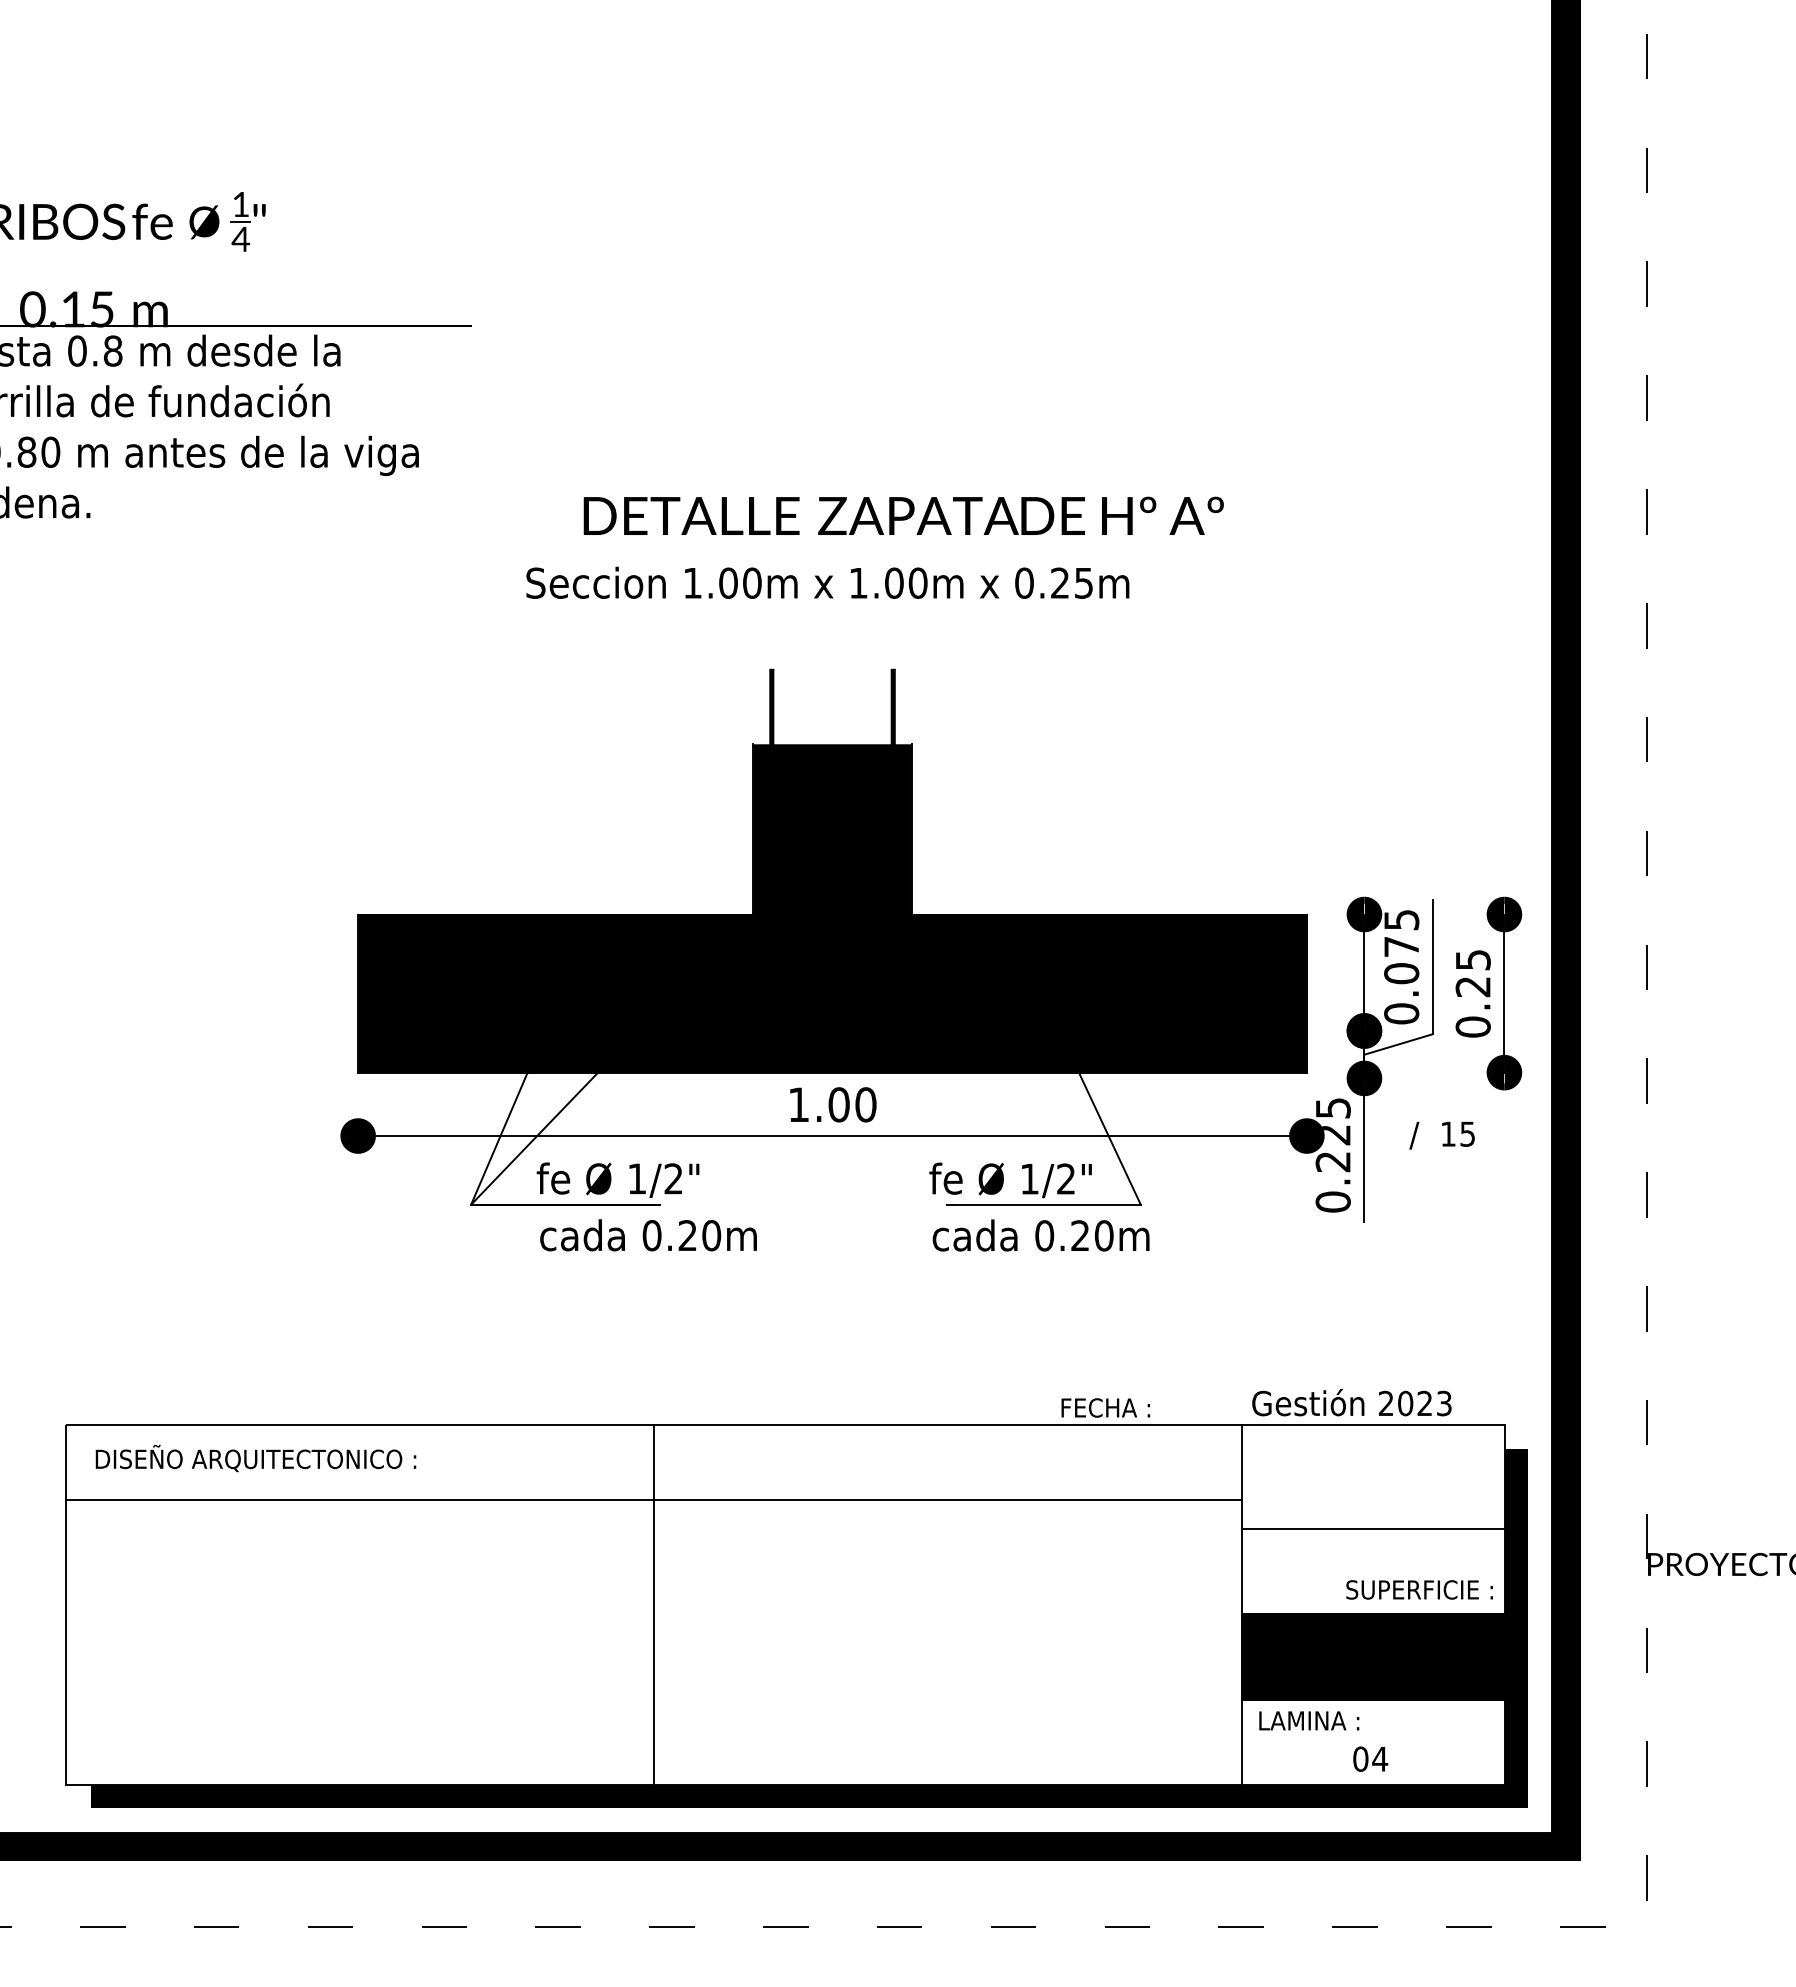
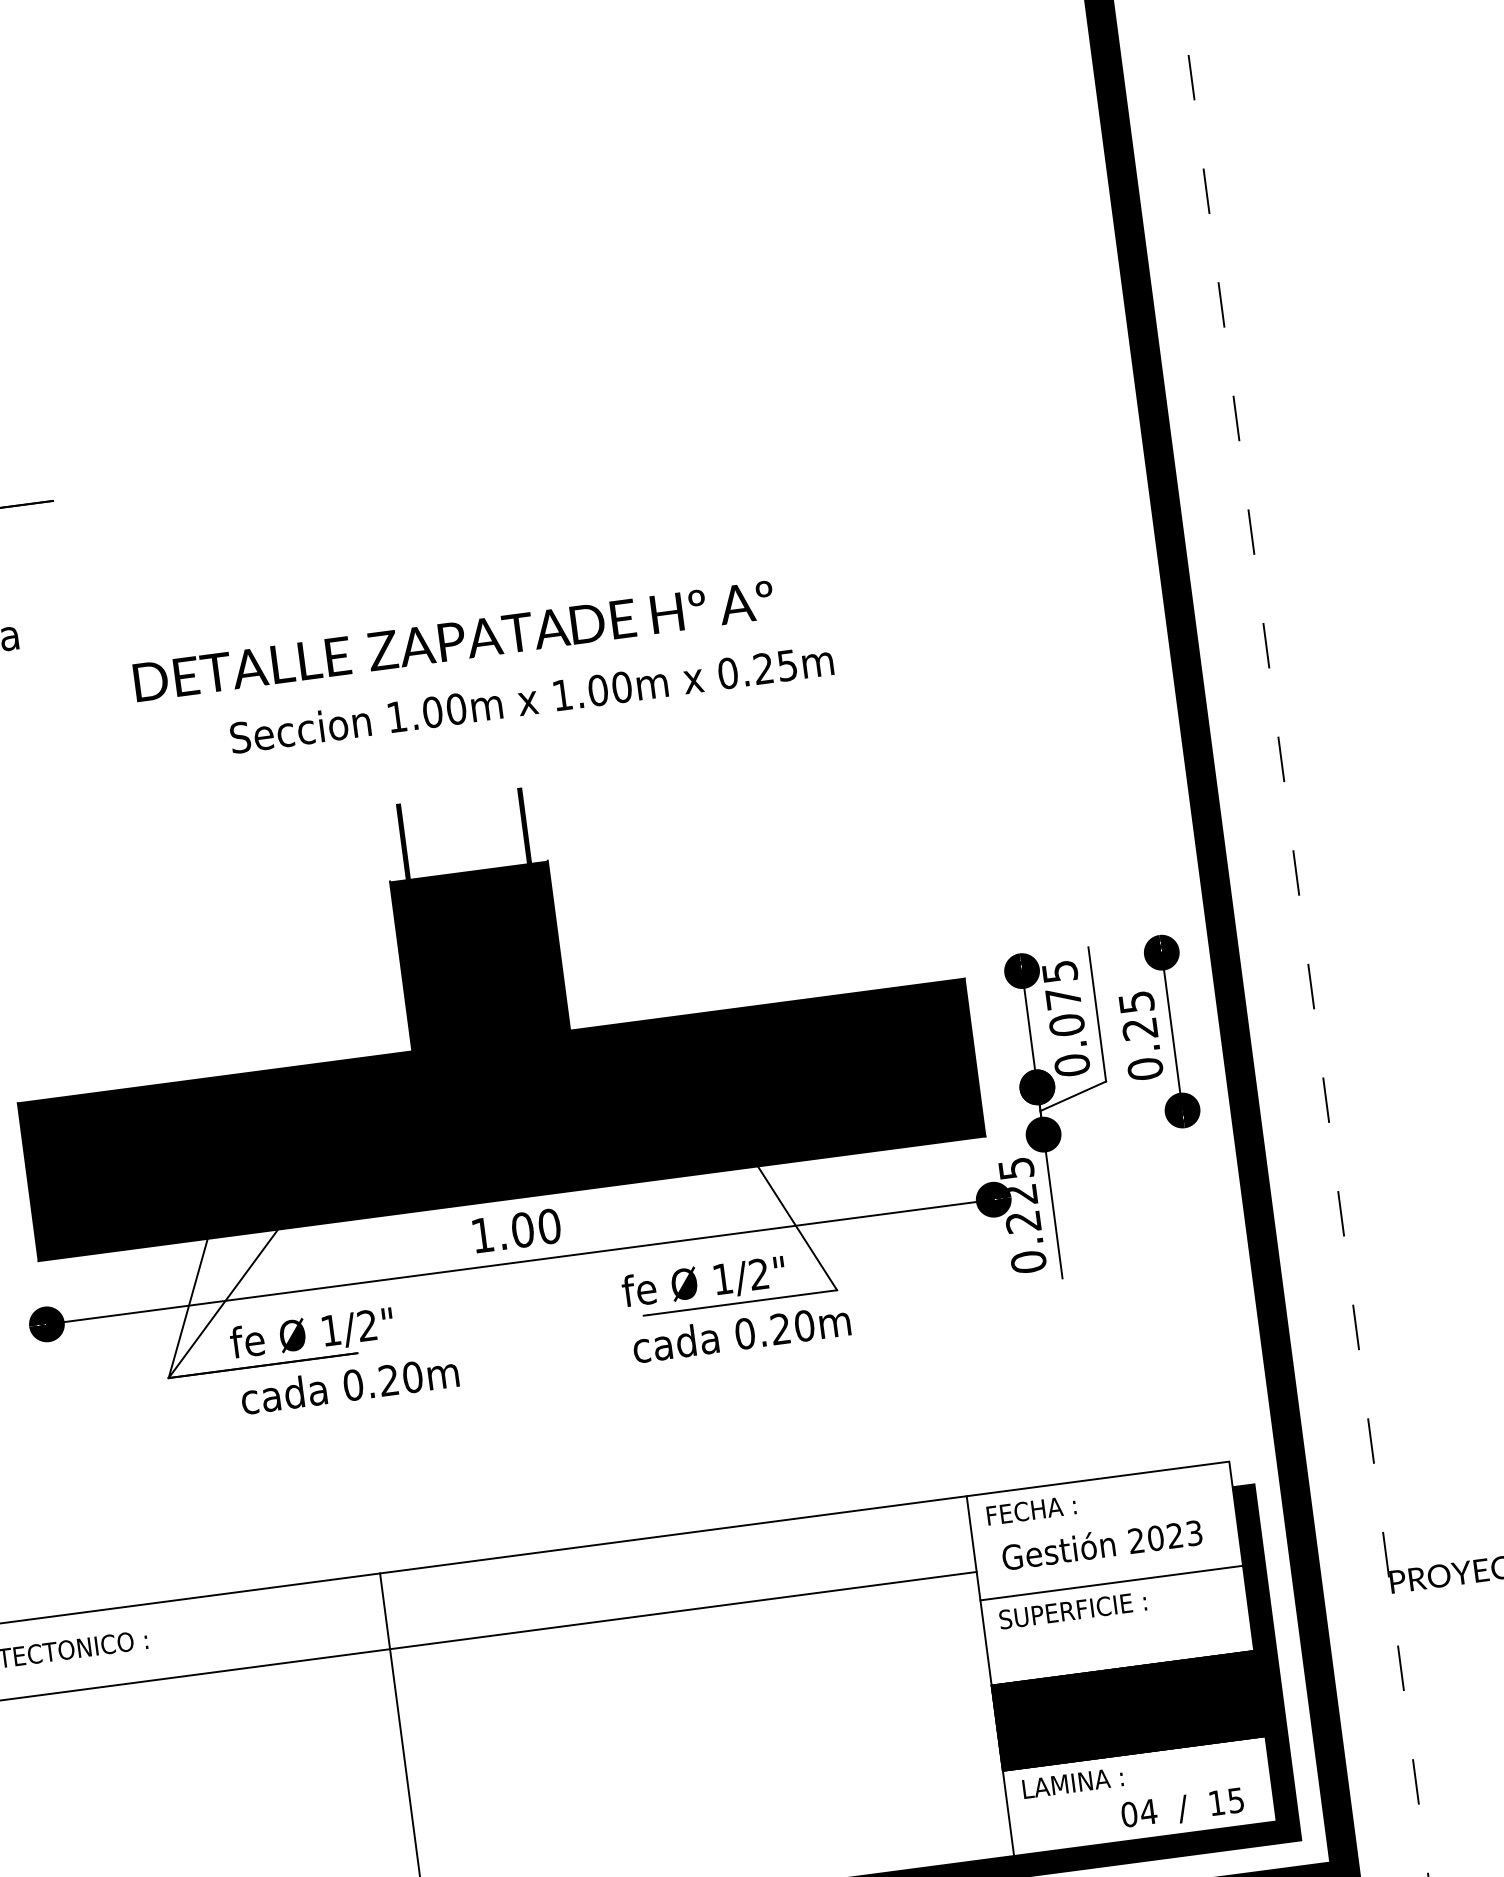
text: (903, 515) -> (453, 640), moved
text: (827, 582) -> (531, 698), moved
text: (1441, 1135) -> (1210, 1805), moved
text: (1351, 1402) -> (1101, 1544), moved
text: (1105, 1407) -> (1031, 1510), moved
text: (1419, 1589) -> (1072, 1610), moved

